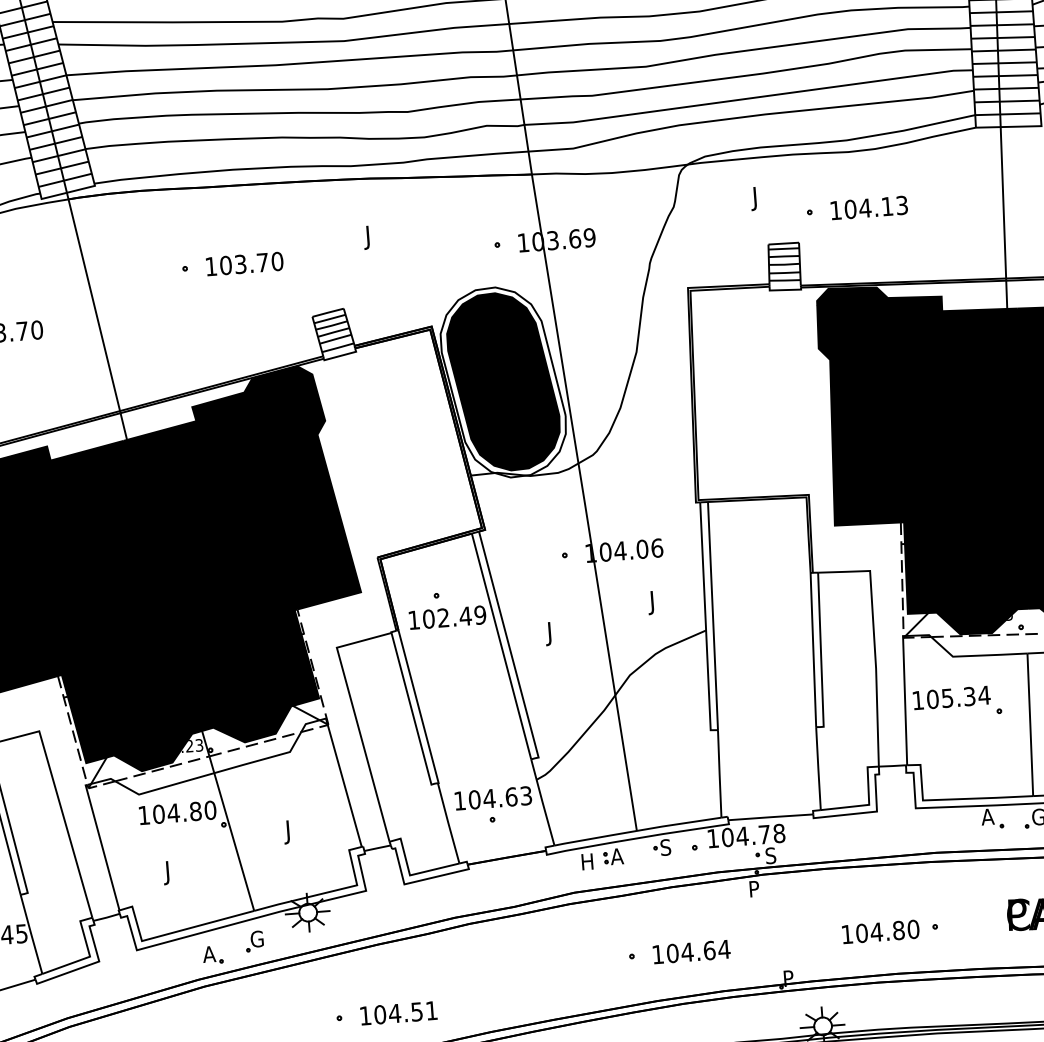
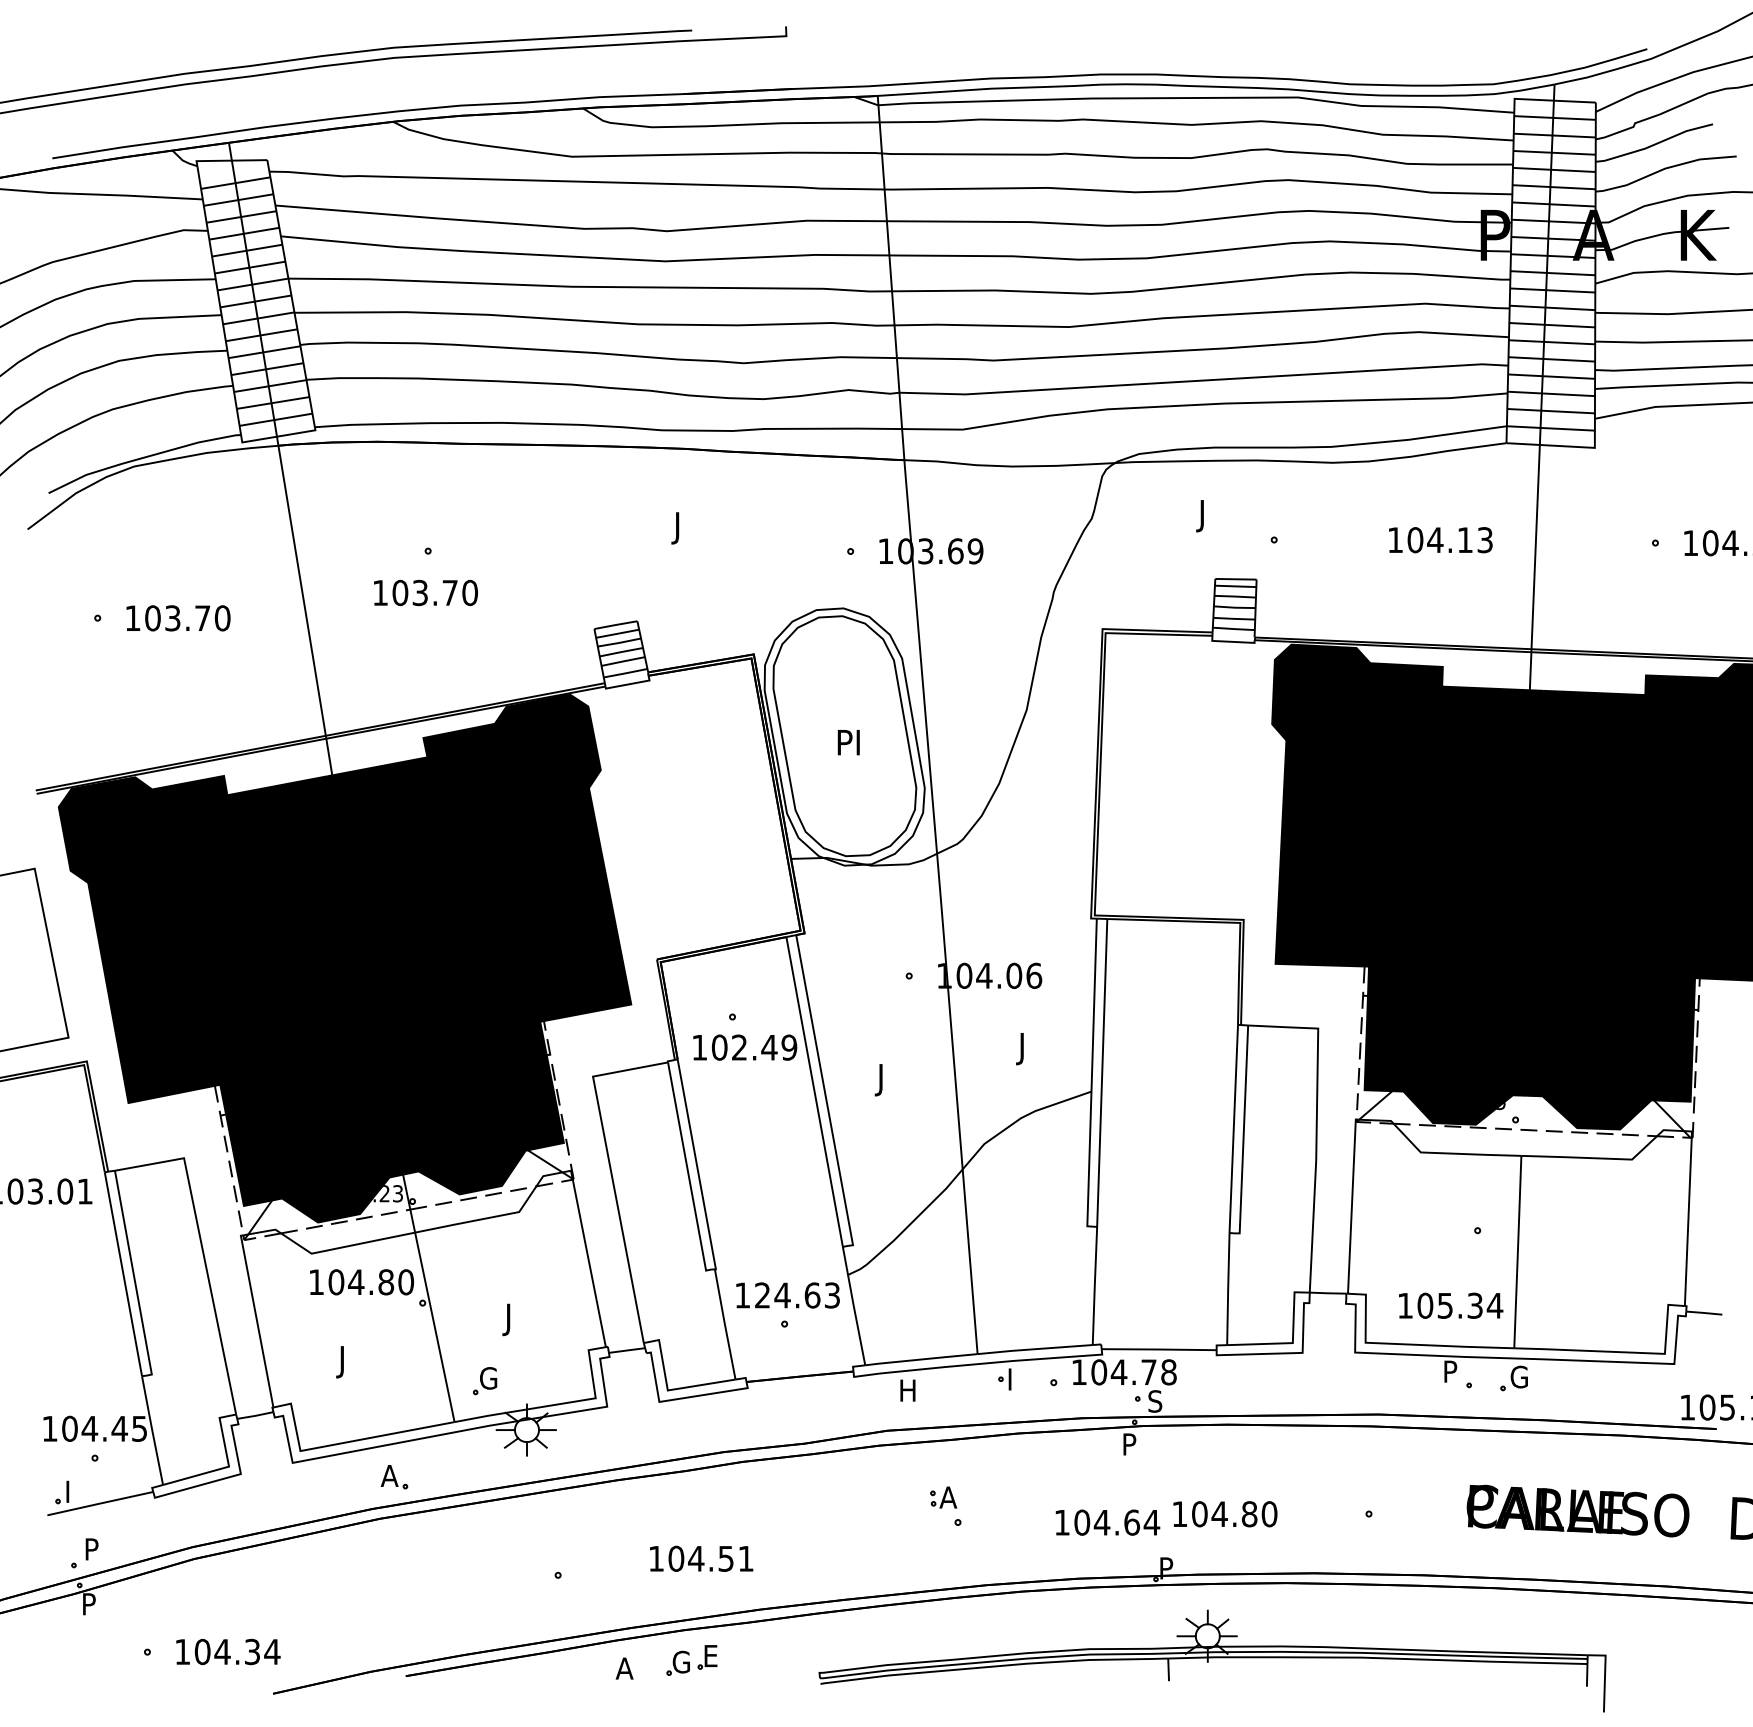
text: (869, 208) -> (1440, 540), moved
text: (244, 263) -> (425, 592), moved
fill: (503, 382) -> (844, 736), removed
text: (952, 697) -> (1451, 1305), moved
text: (474, 799) -> (762, 1295), 104.63 -> 124.63
text: (987, 816) -> (1450, 1371), A -> P
text: (665, 847) -> (1014, 1379), S -> I
part: (613, 856) -> (943, 1497), moved
text: (880, 932) -> (1225, 1514), moved
part: (255, 941) -> (485, 1381), moved
text: (691, 951) -> (1107, 1522), moved
text: (398, 1013) -> (701, 1558), moved

